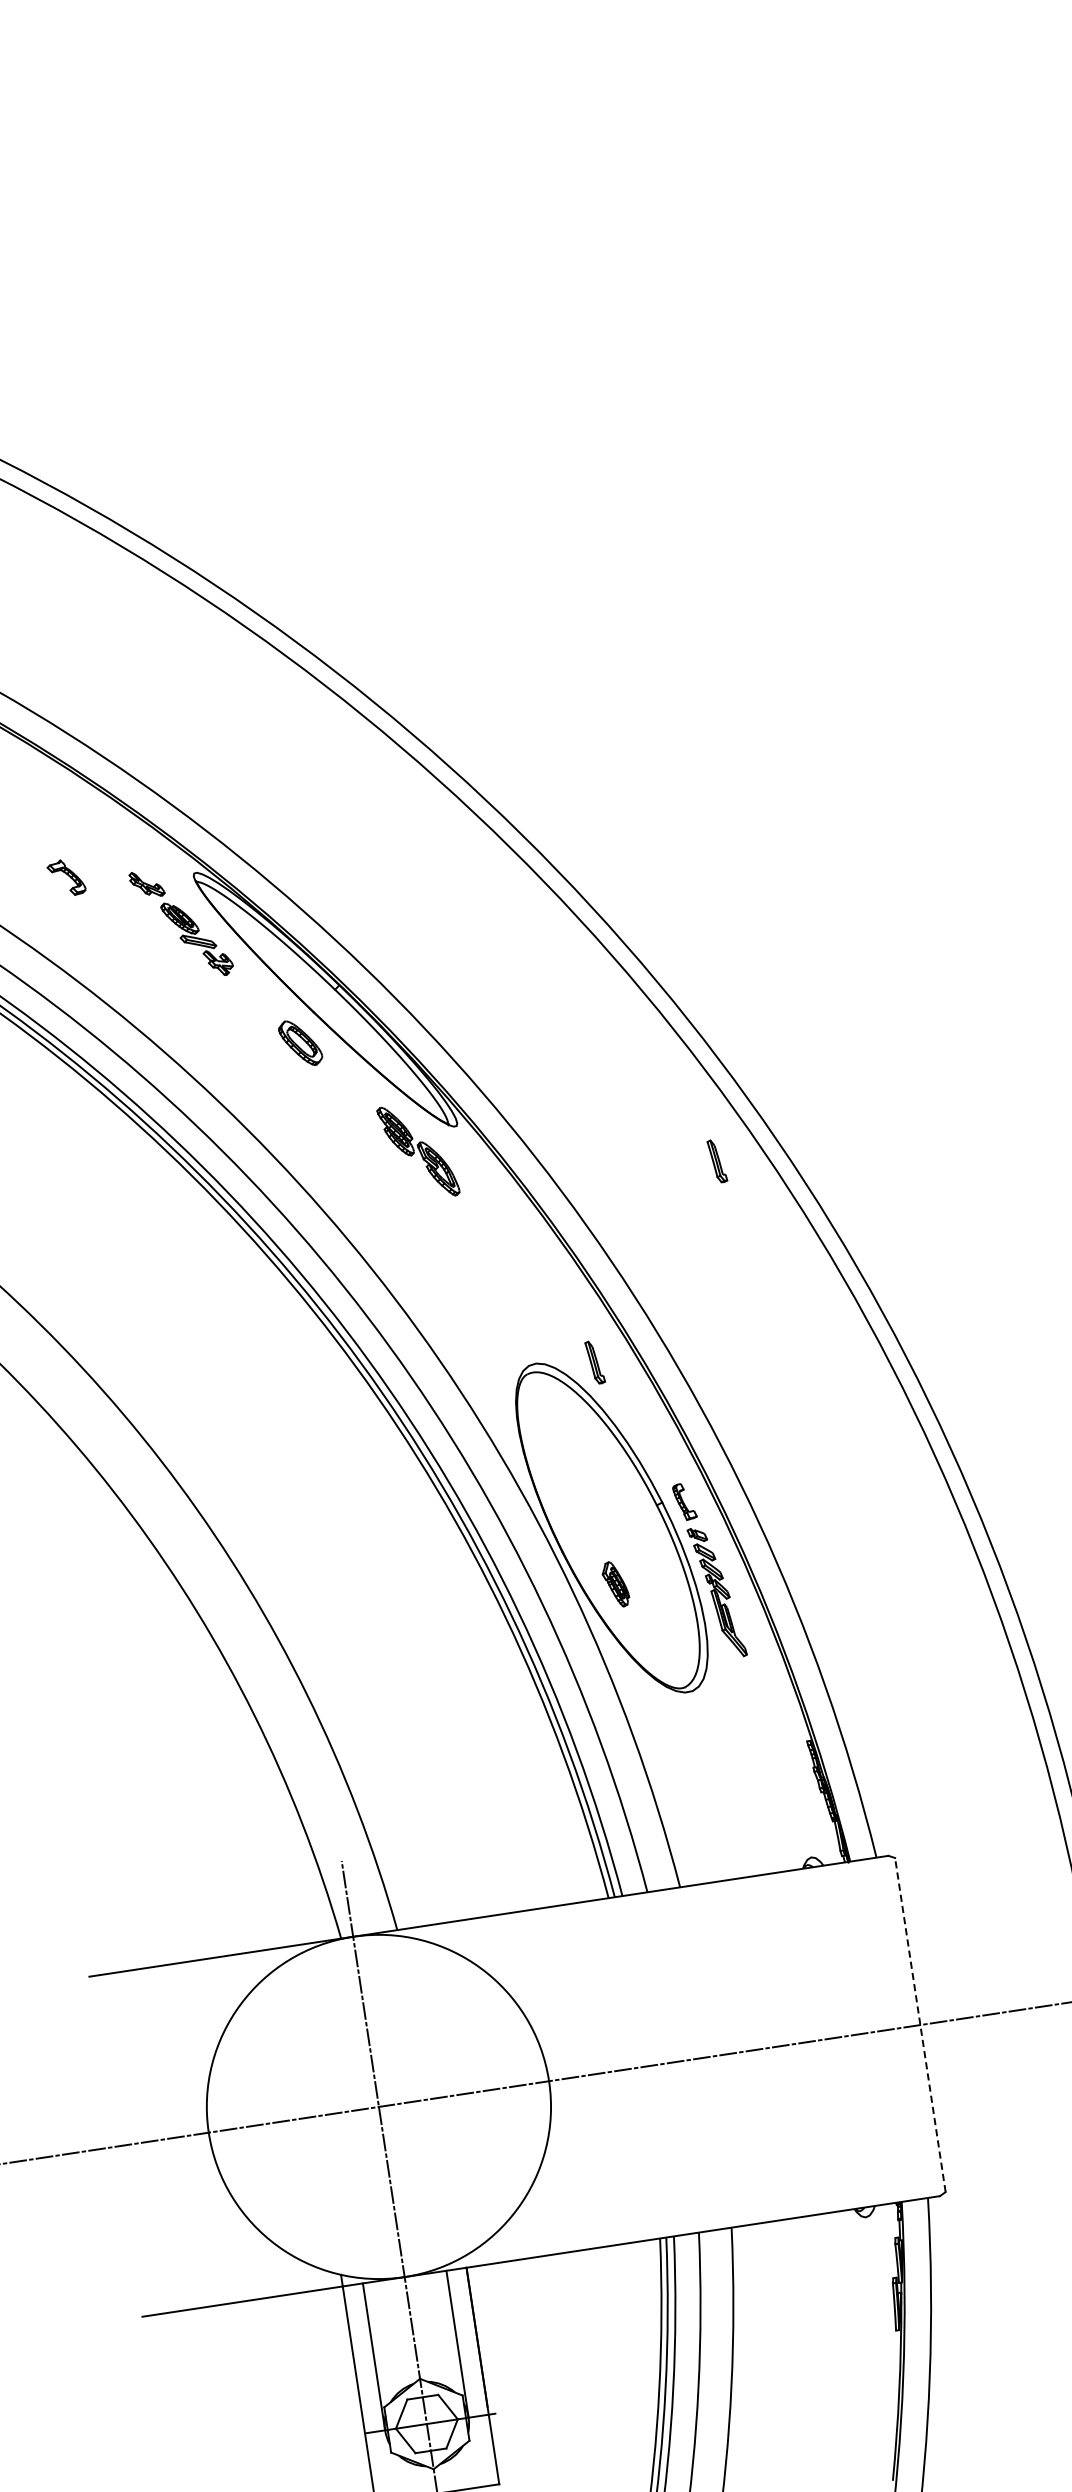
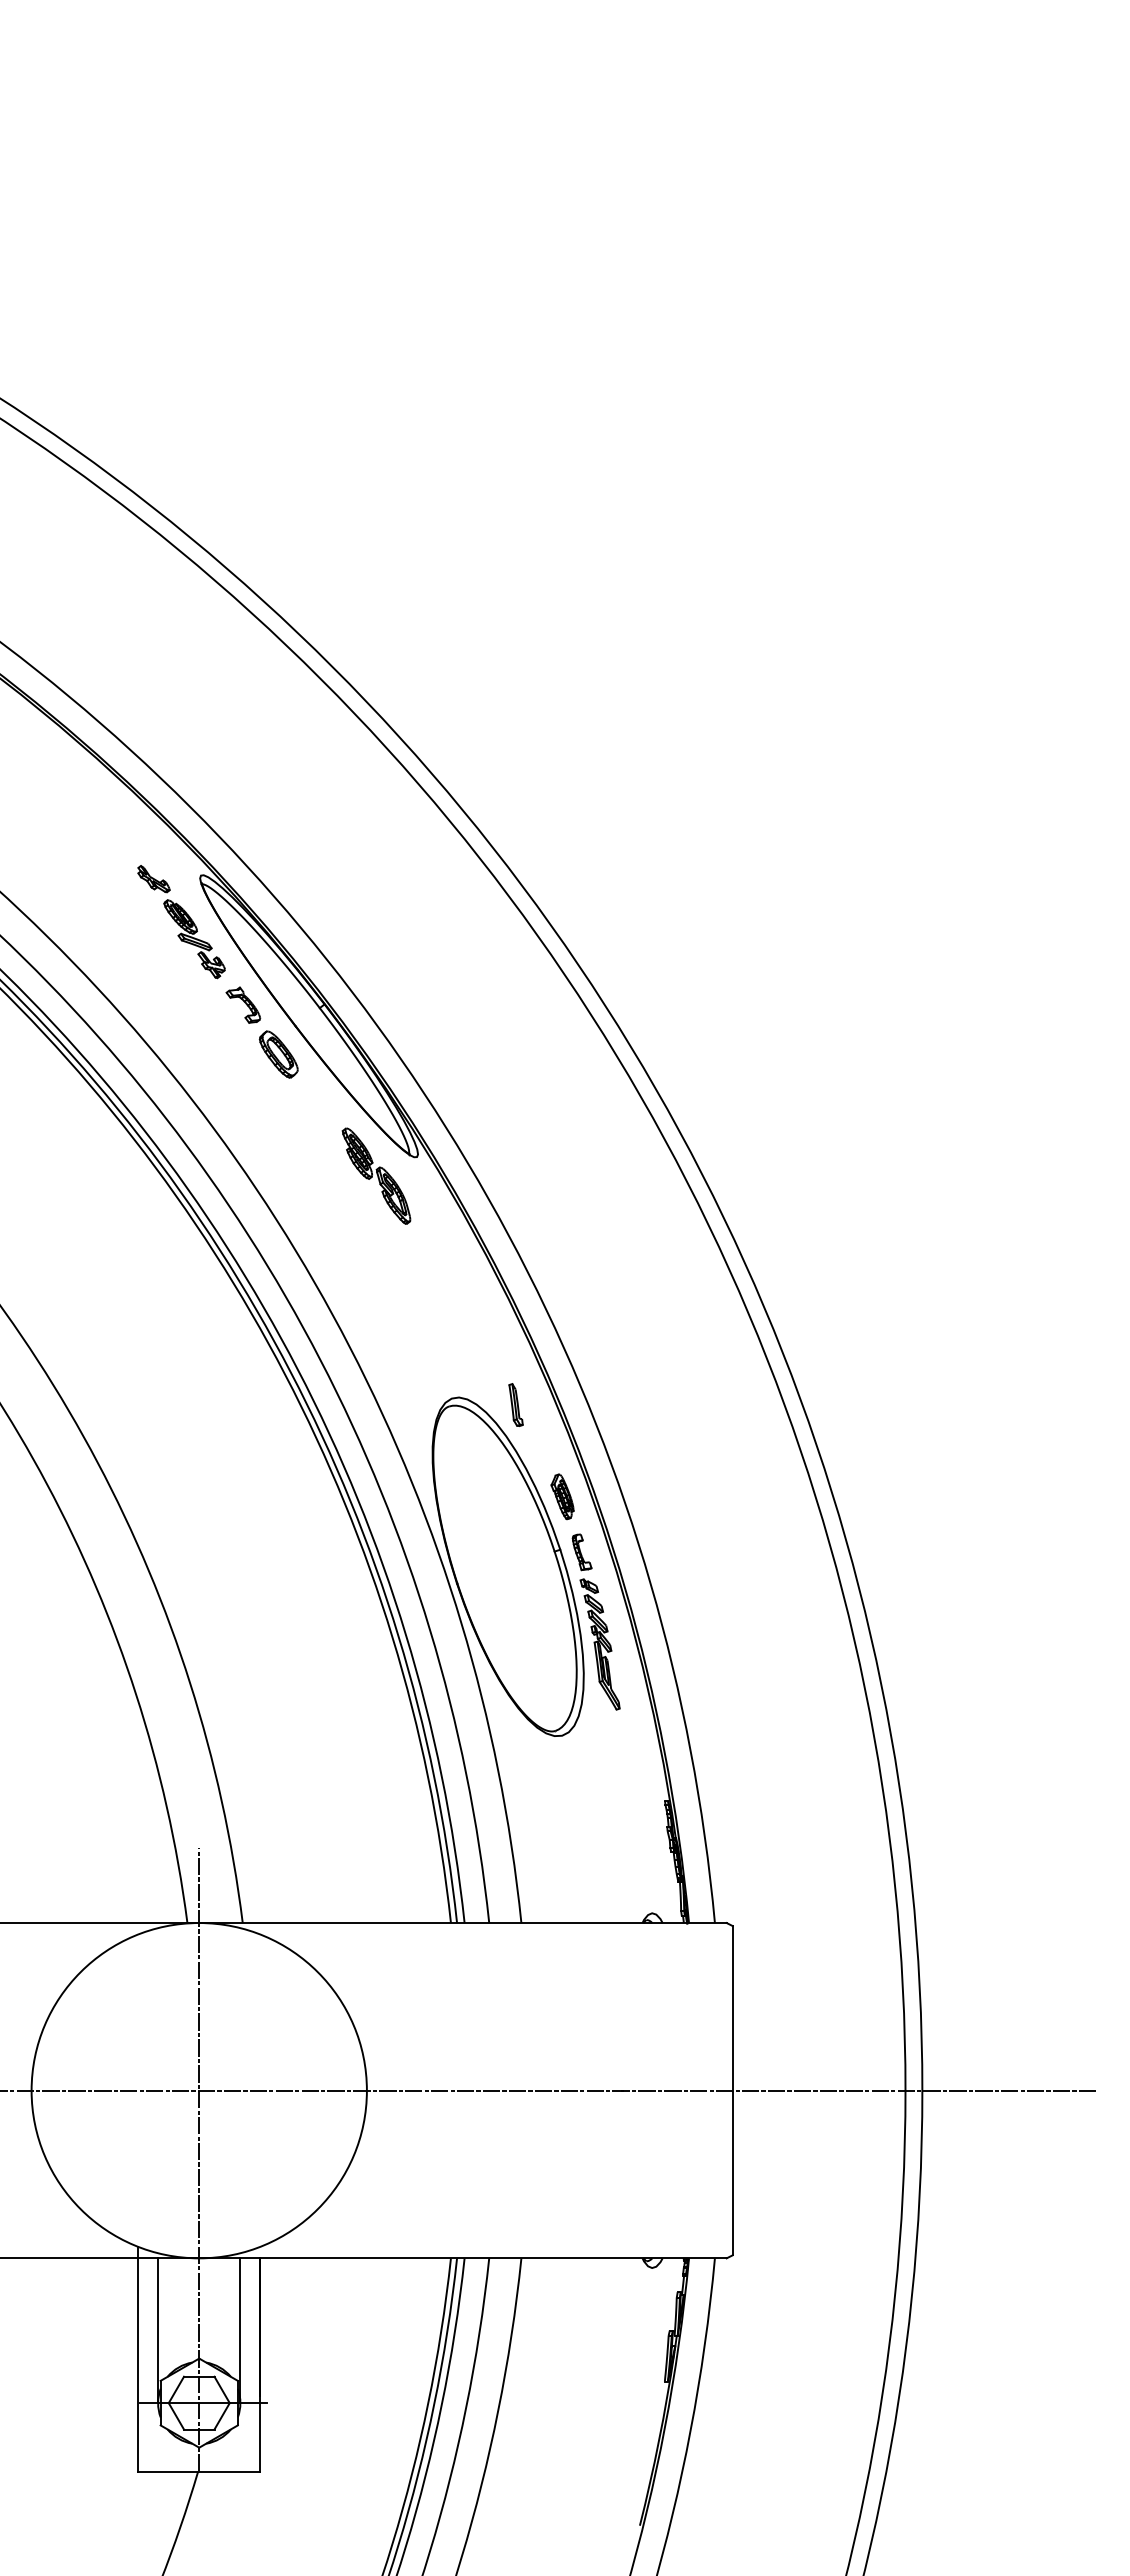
part: (66, 877) -> (243, 1004), moved
part: (716, 1160) -> (662, 1228), removed
part: (615, 1584) -> (562, 1496), moved
line: (920, 2024) -> (732, 2090), dashed -> solid

